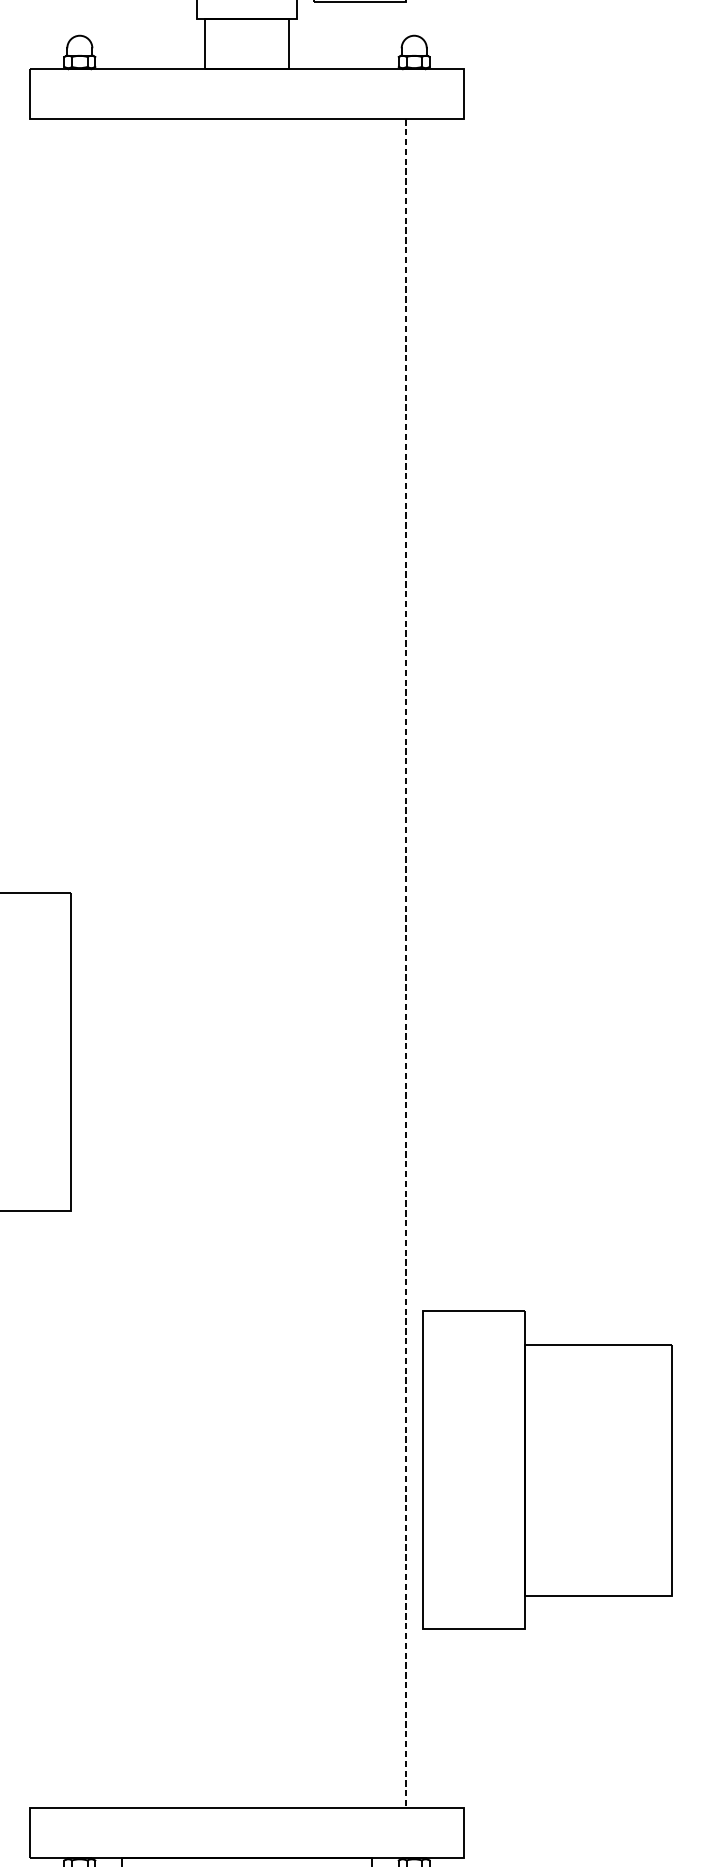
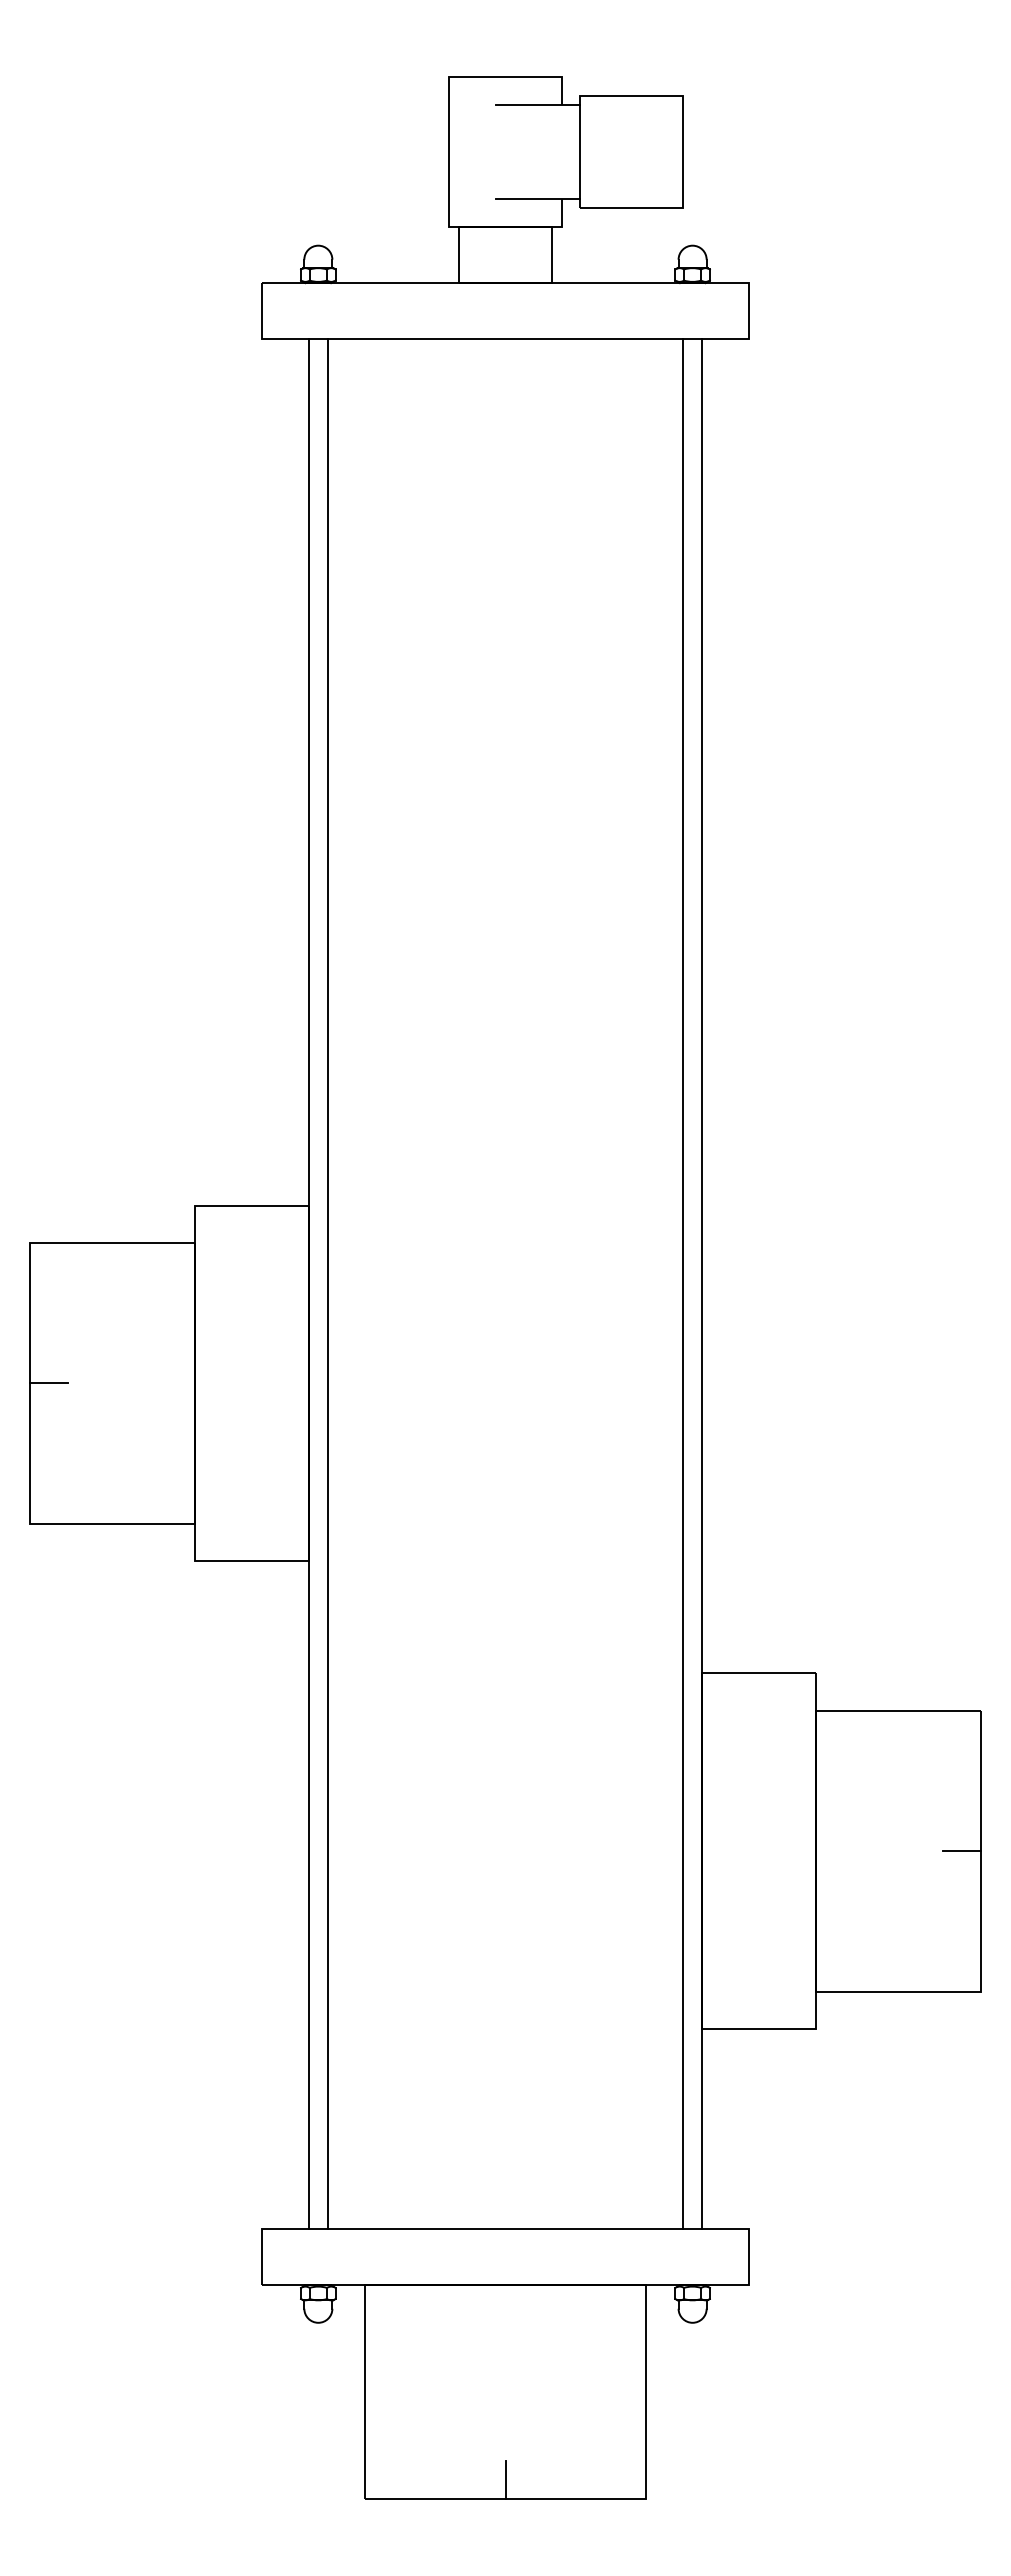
line: (71, 963) -> (309, 1284), added
line: (88, 963) -> (327, 1284), added
line: (406, 963) -> (683, 1284), dashed -> solid
line: (422, 963) -> (701, 1284), added
line: (654, 1470) -> (961, 1851), added

